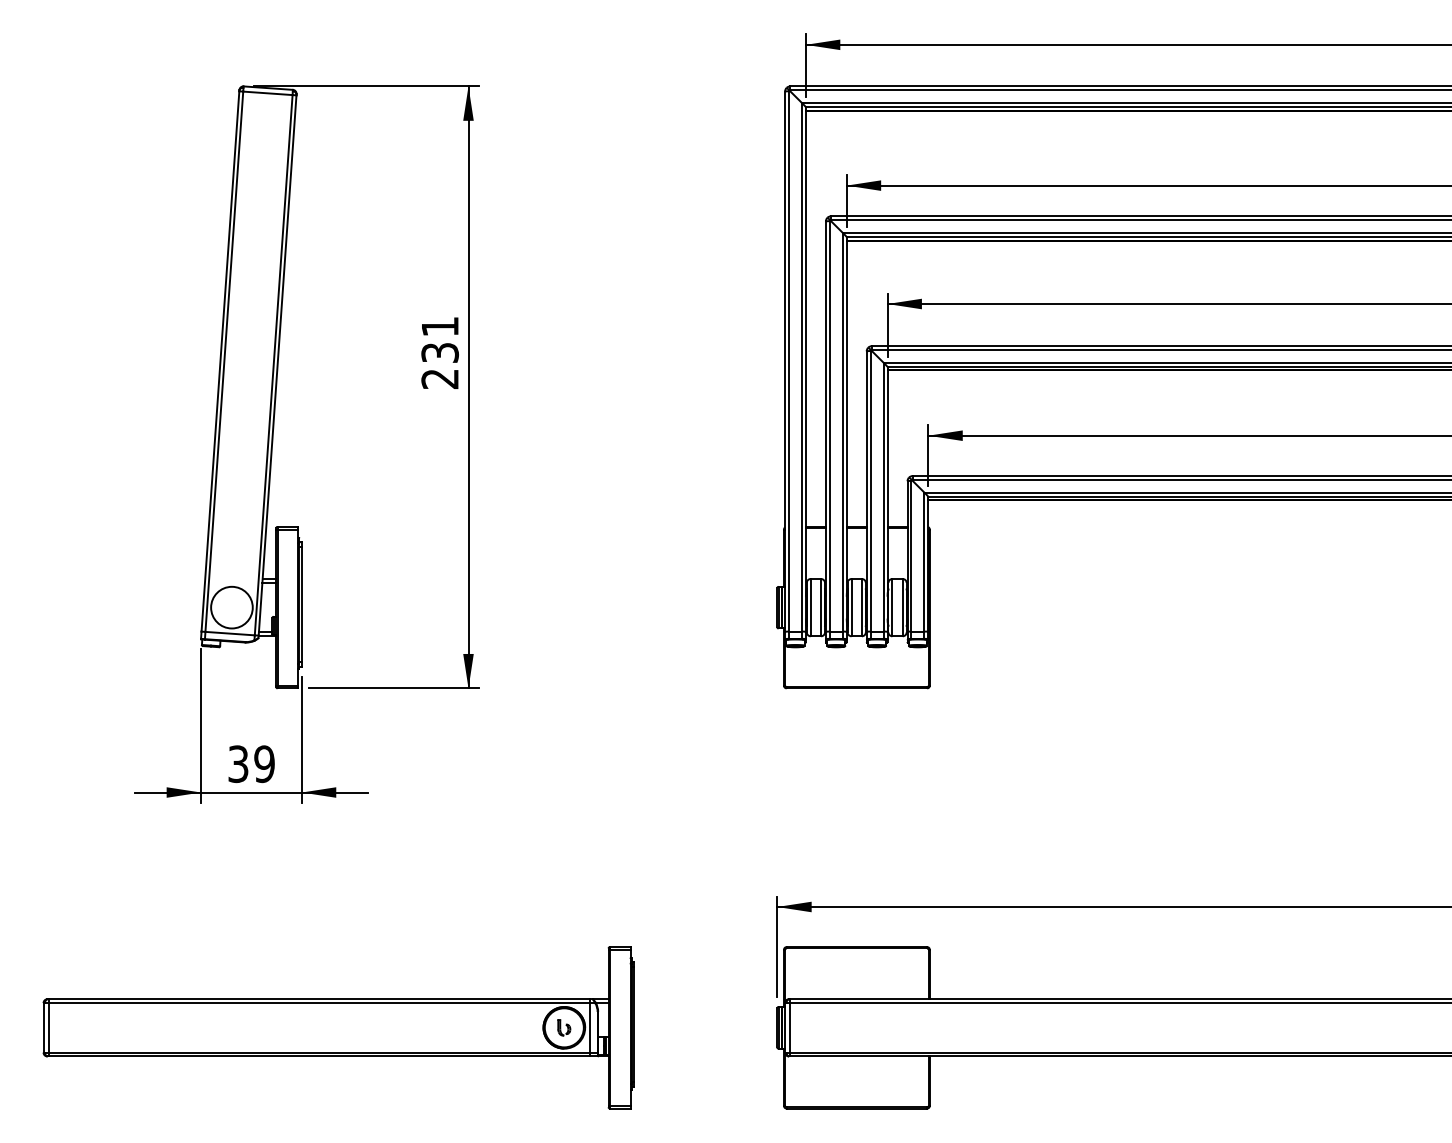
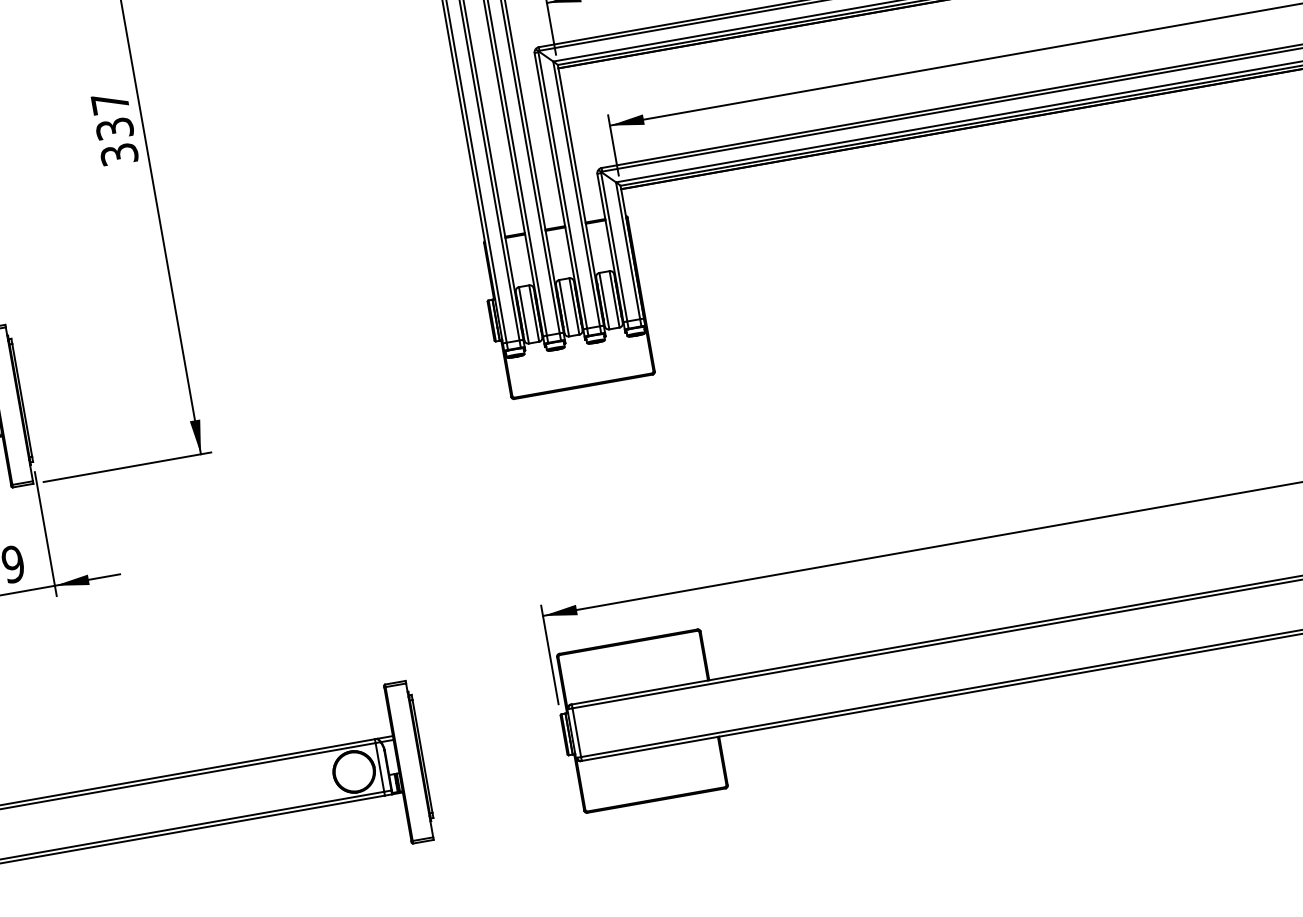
text: (439, 353) -> (114, 129), 231 -> 337
part: (564, 1027) -> (354, 771), removed

